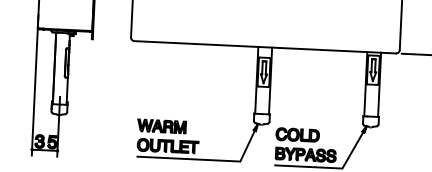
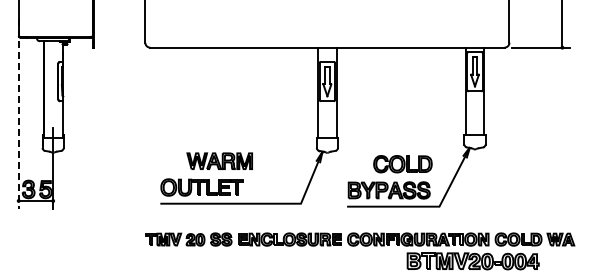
line: (34, 85) -> (18, 114), solid -> dashed
part: (161, 125) -> (219, 160), moved
part: (297, 135) -> (402, 164), moved

